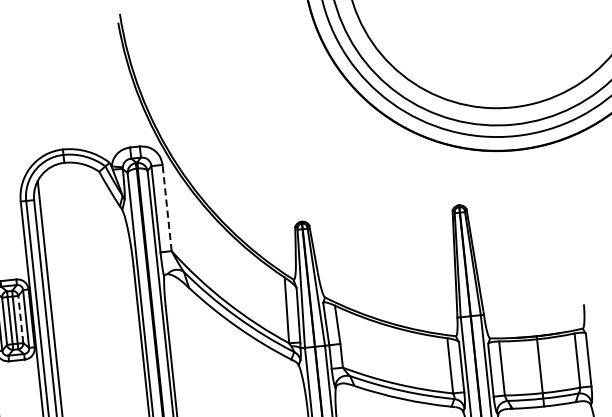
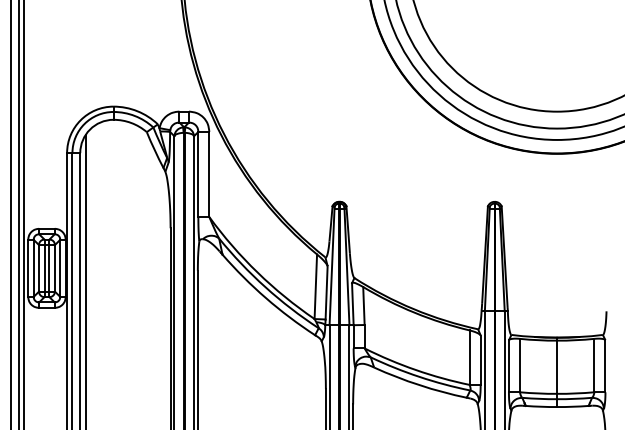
line: (167, 208) -> (209, 174), dashed -> solid
line: (20, 318) -> (54, 267), dashed -> solid

